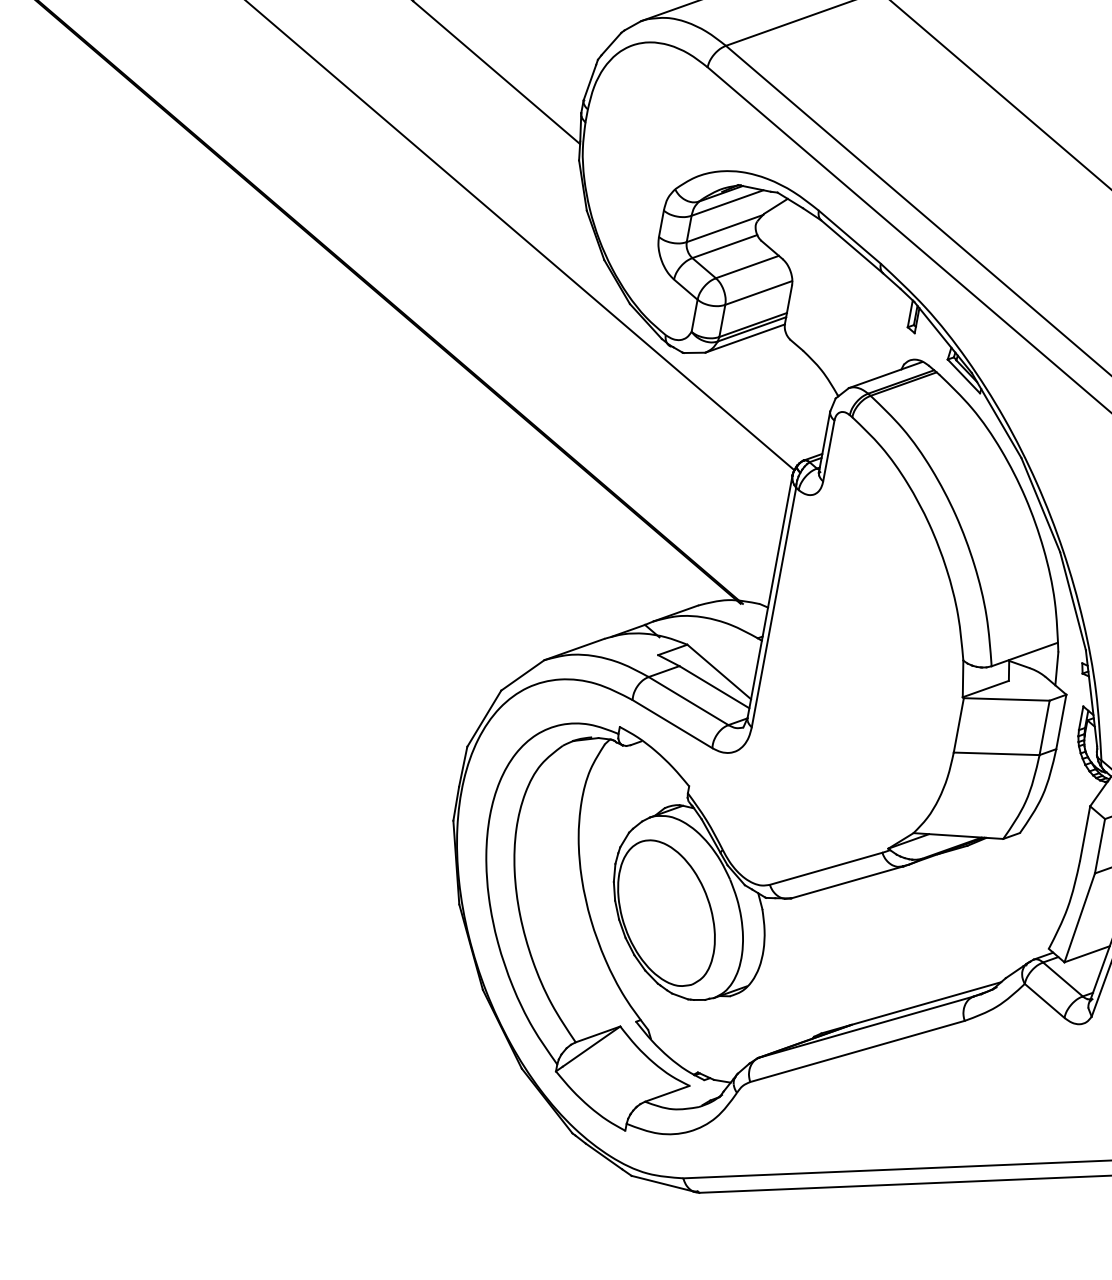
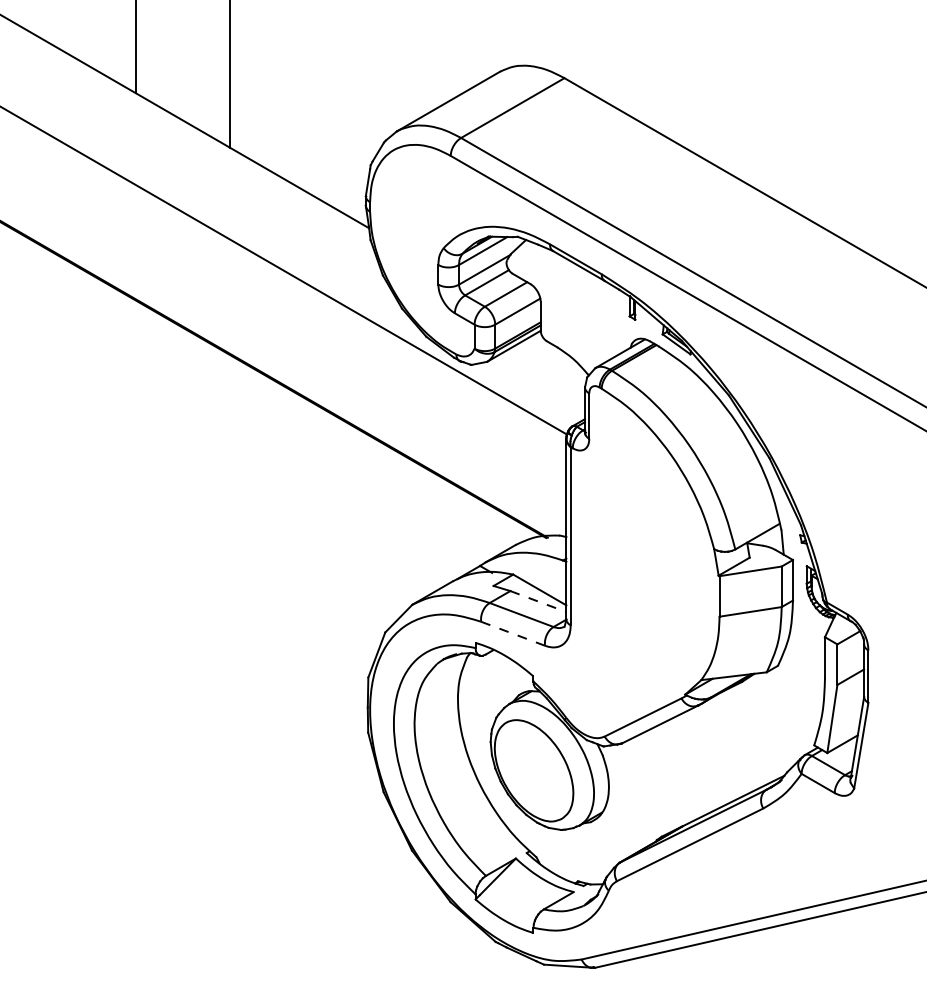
line: (714, 687) -> (538, 601), solid -> dashed
line: (671, 723) -> (512, 633), solid -> dashed

